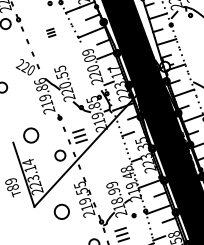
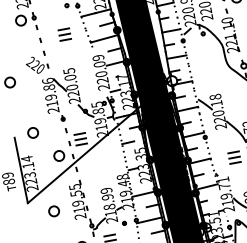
part: (51, 32) -> (64, 34), size x1.67
text: (62, 75) -> (70, 77), 220.55 -> 220.05
circle: (31, 135) -> (33, 132), size x0.71
circle: (61, 212) -> (53, 211), size x0.71

